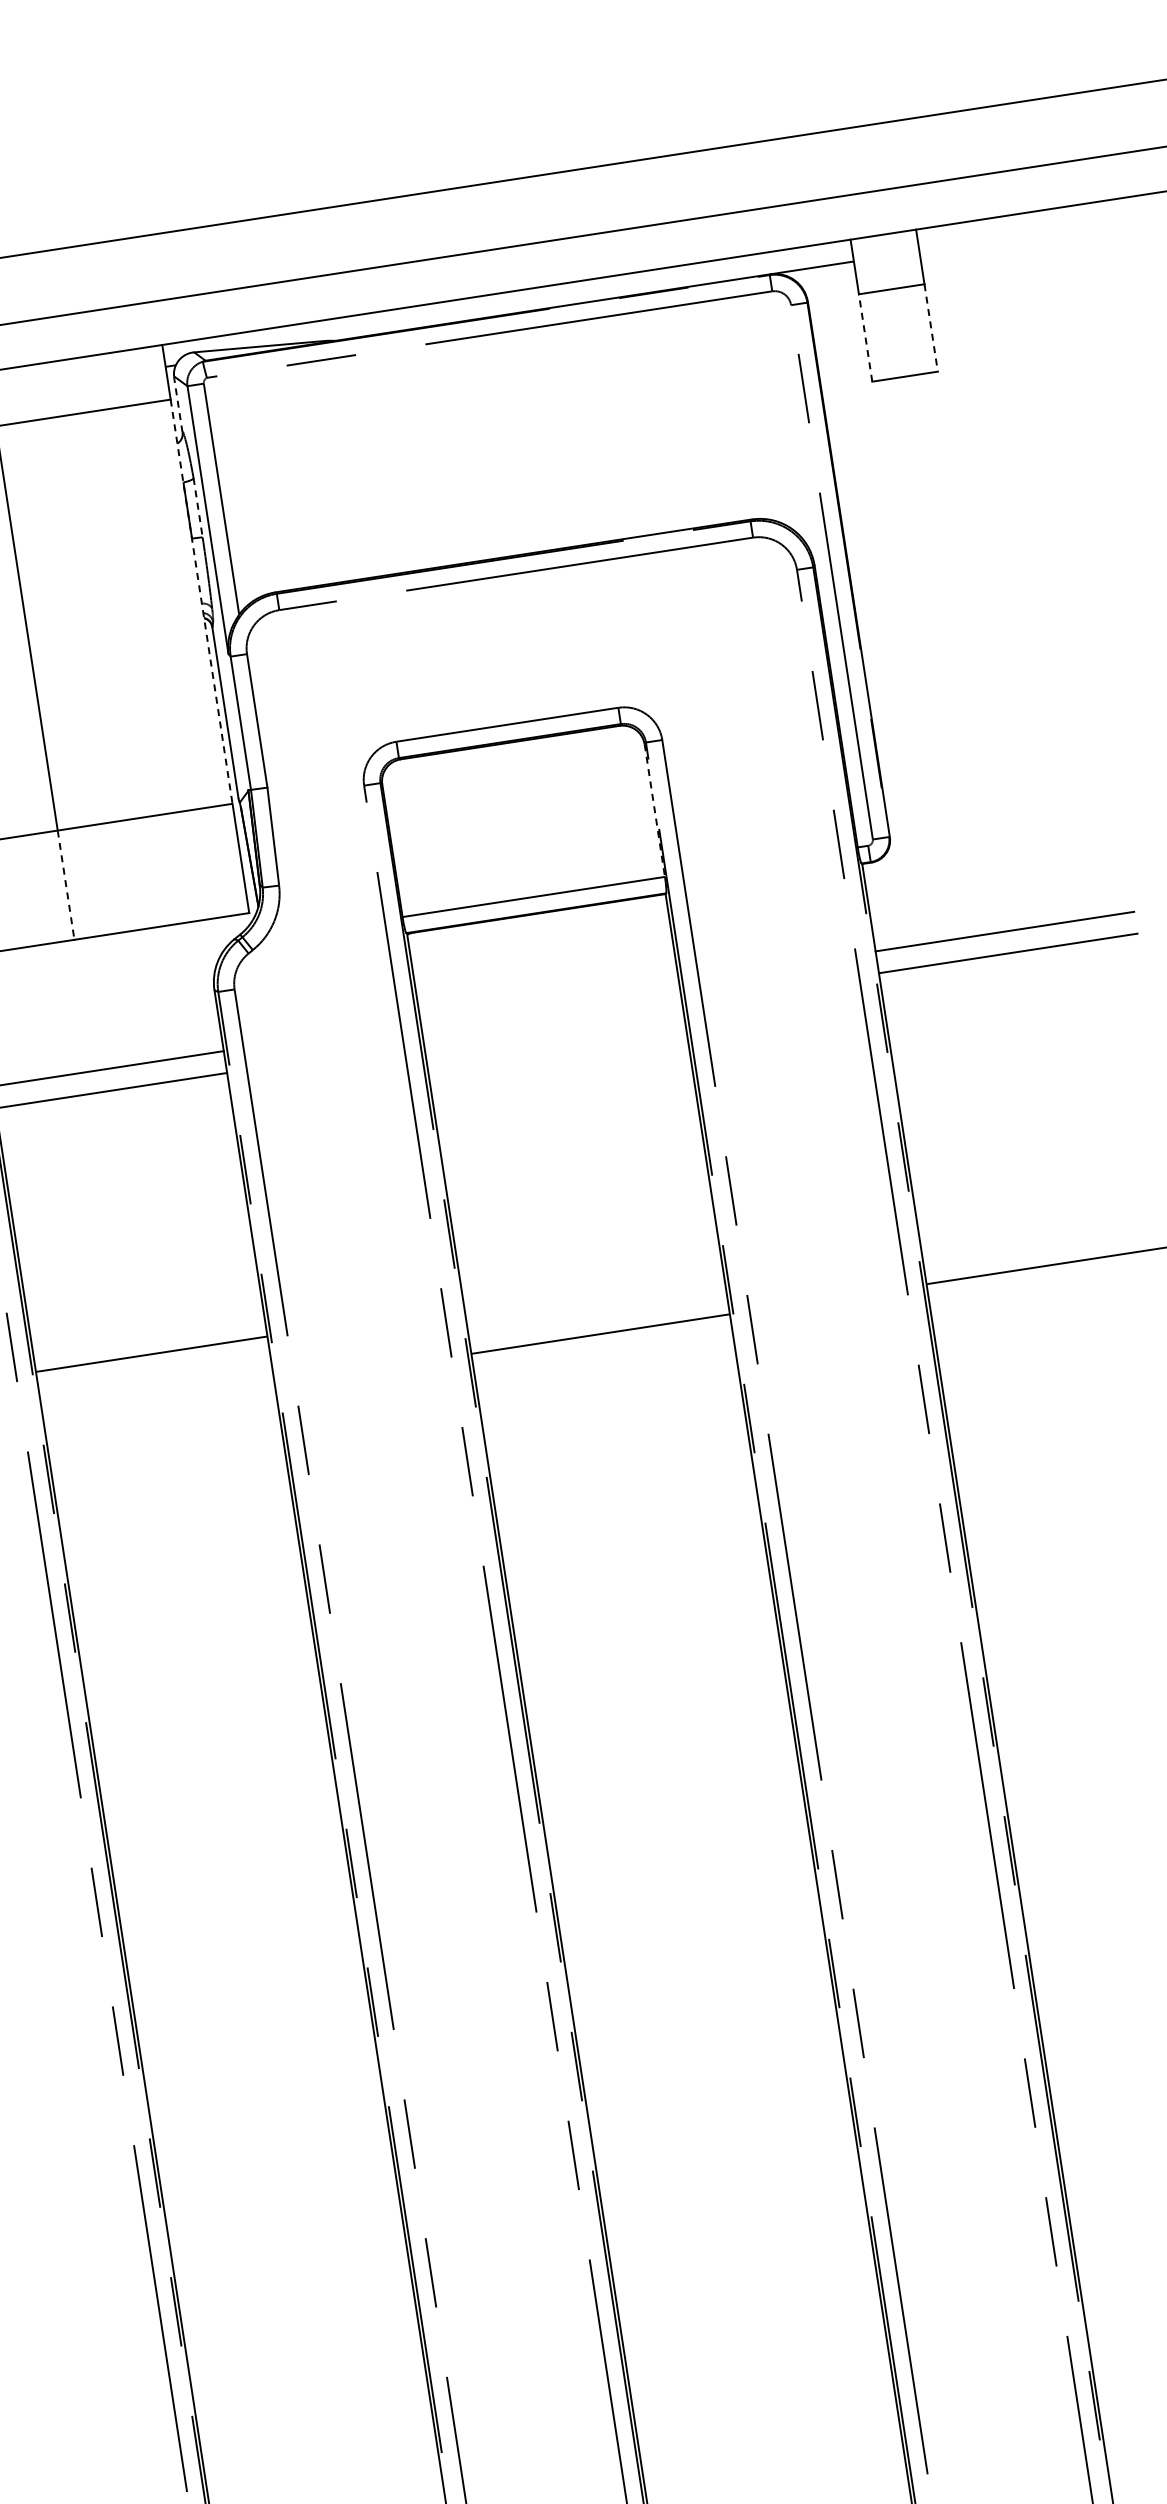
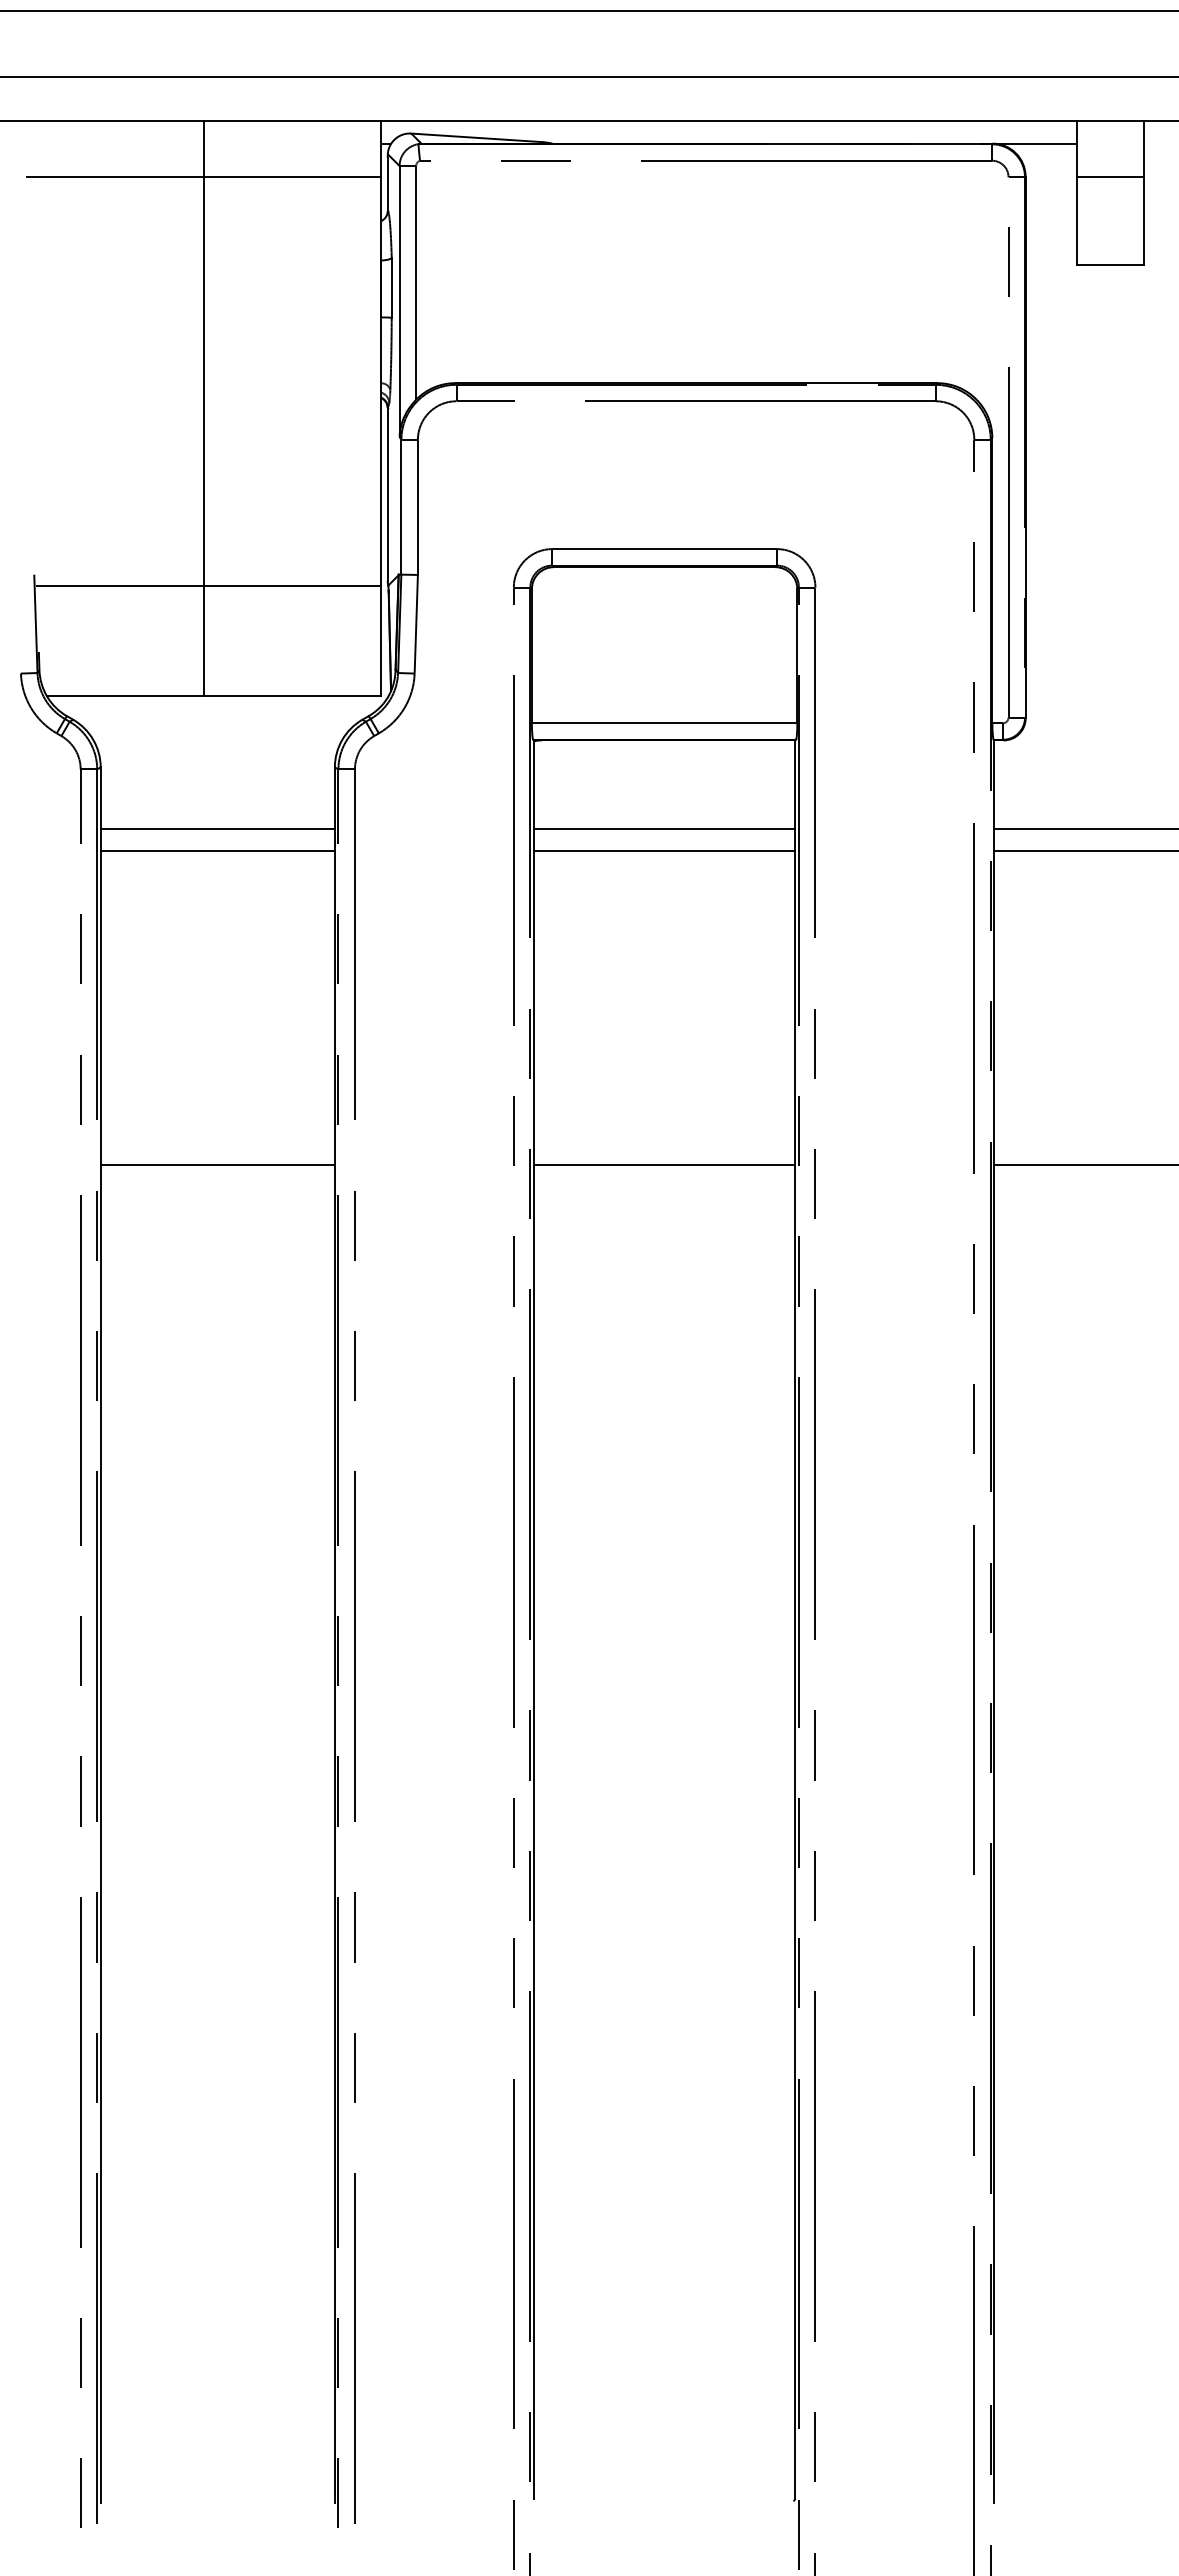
line: (931, 328) -> (1143, 221), dashed -> solid
line: (865, 337) -> (1077, 220), dashed -> solid
line: (178, 406) -> (387, 184), dashed -> solid
line: (198, 508) -> (391, 288), dashed -> solid
line: (201, 602) -> (380, 381), dashed -> solid
line: (655, 810) -> (797, 656), dashed -> solid
line: (66, 885) -> (204, 641), dashed -> solid
line: (549, 1000) -> (664, 828), added
line: (552, 1022) -> (664, 850), added
line: (151, 1354) -> (217, 1165), moved

